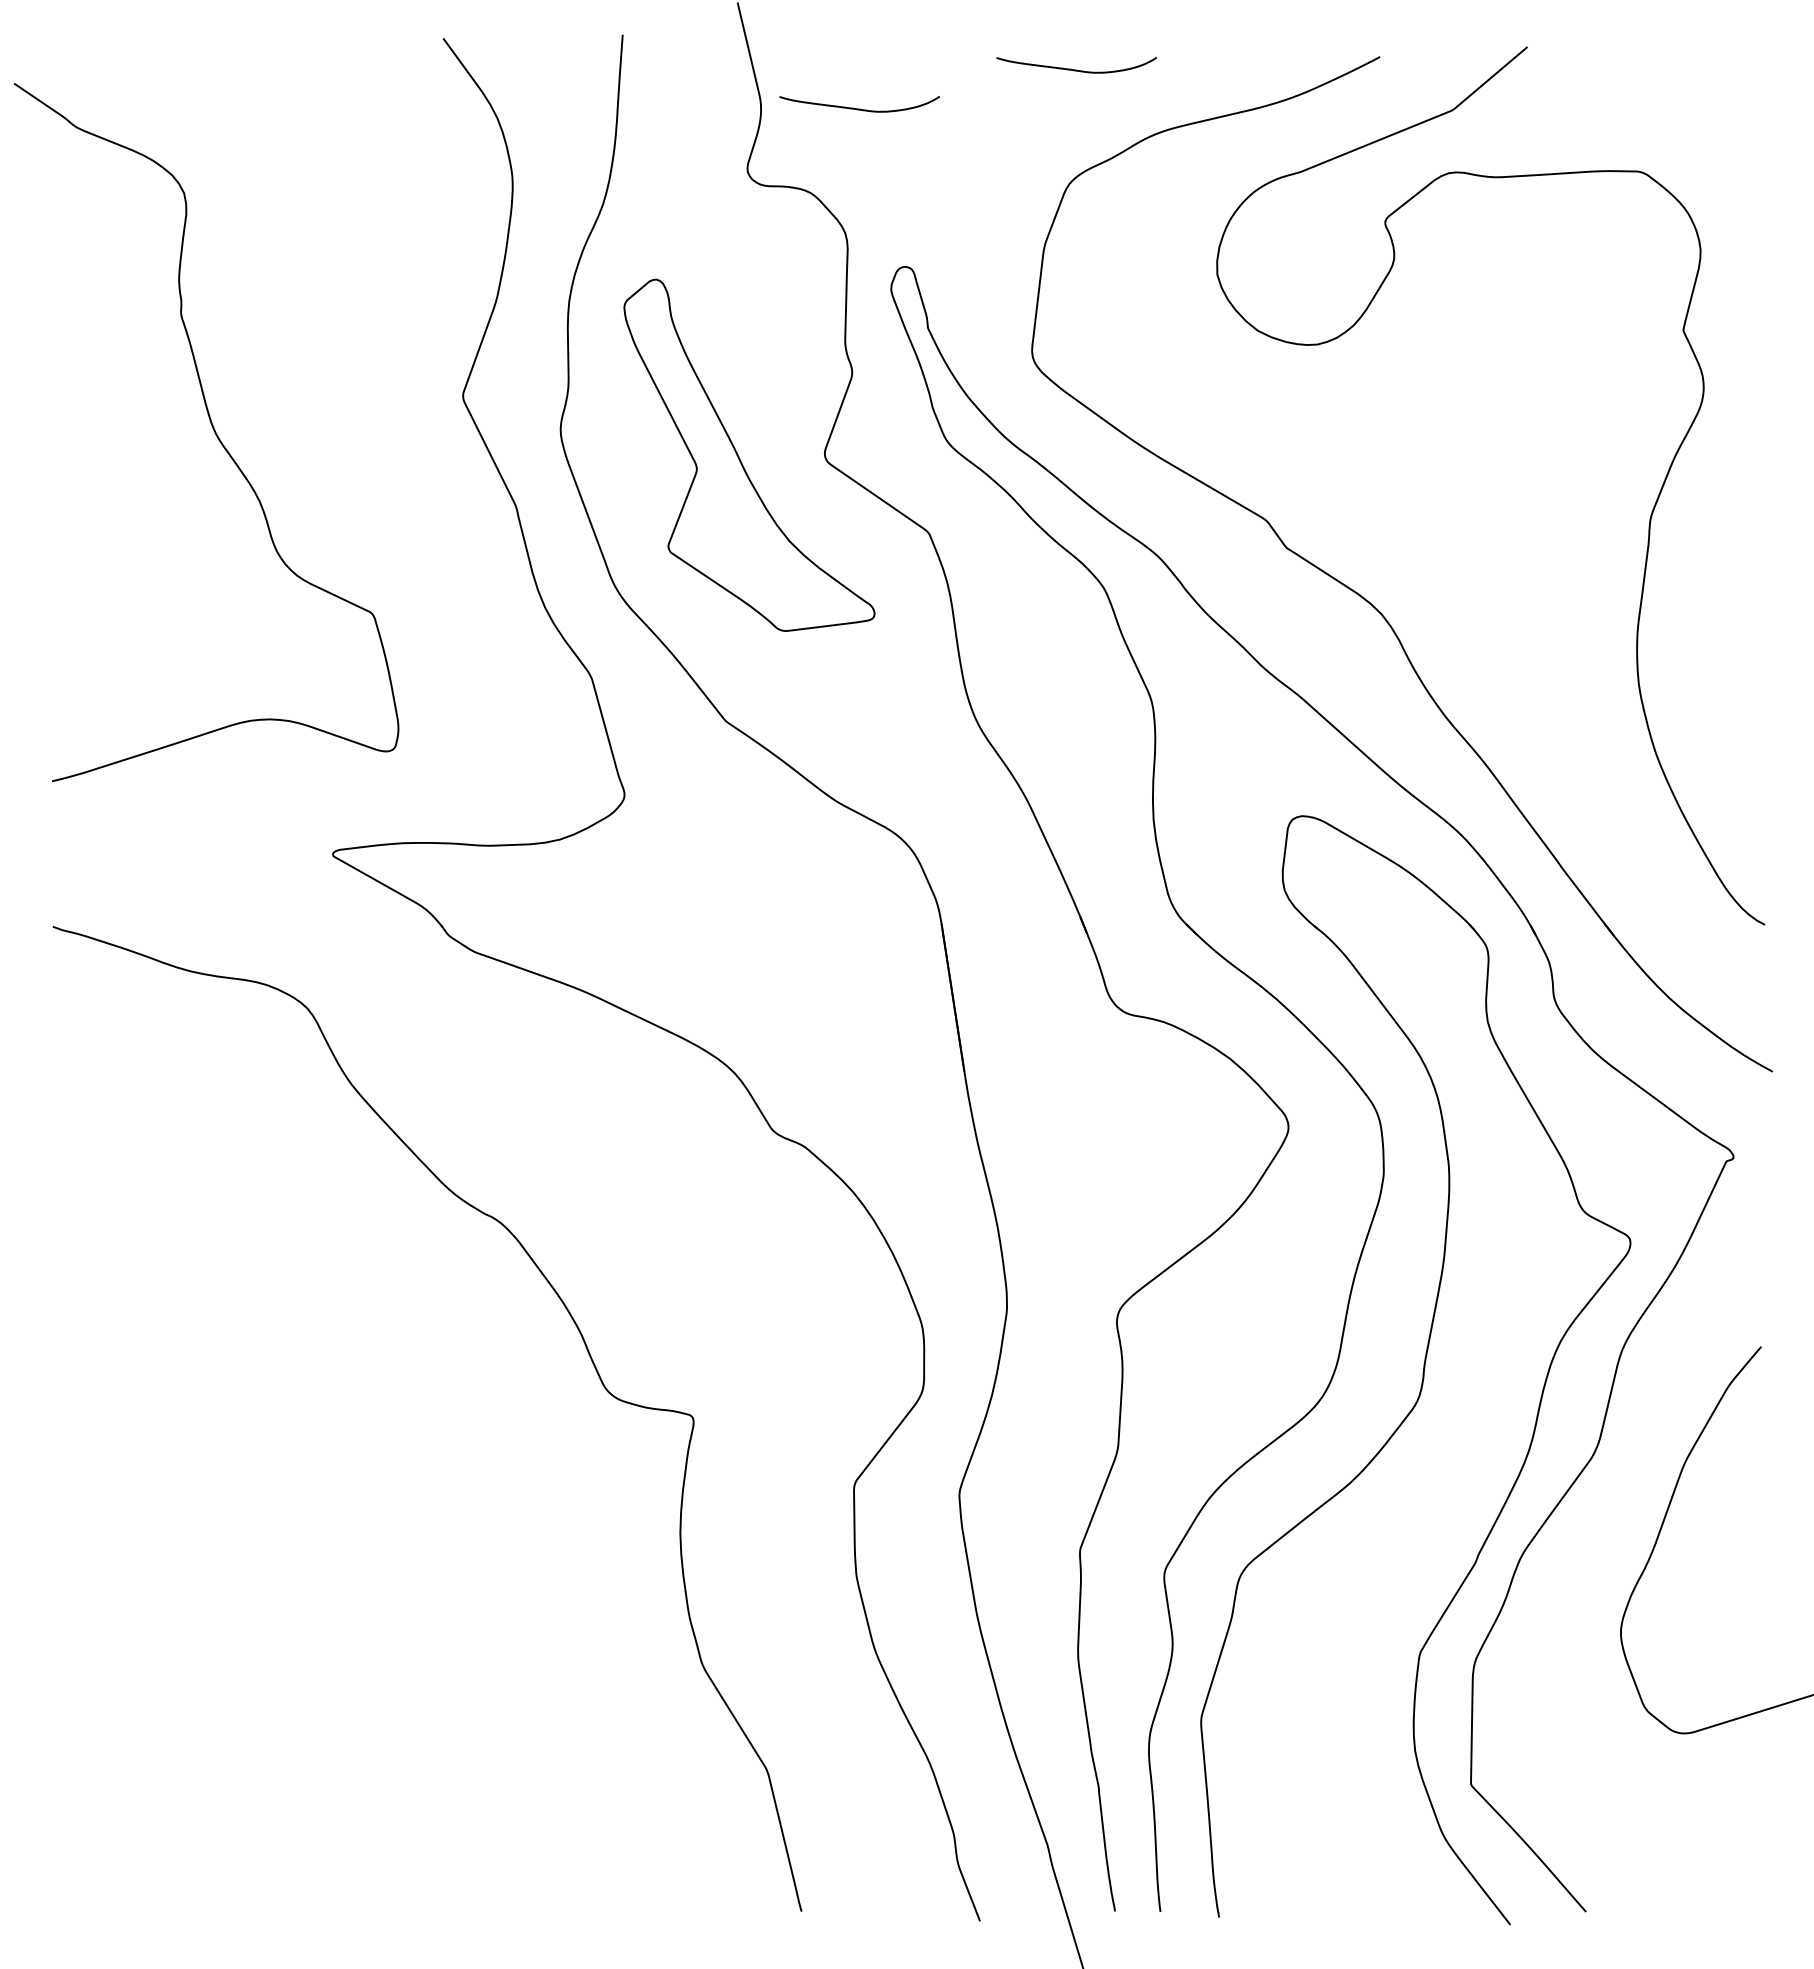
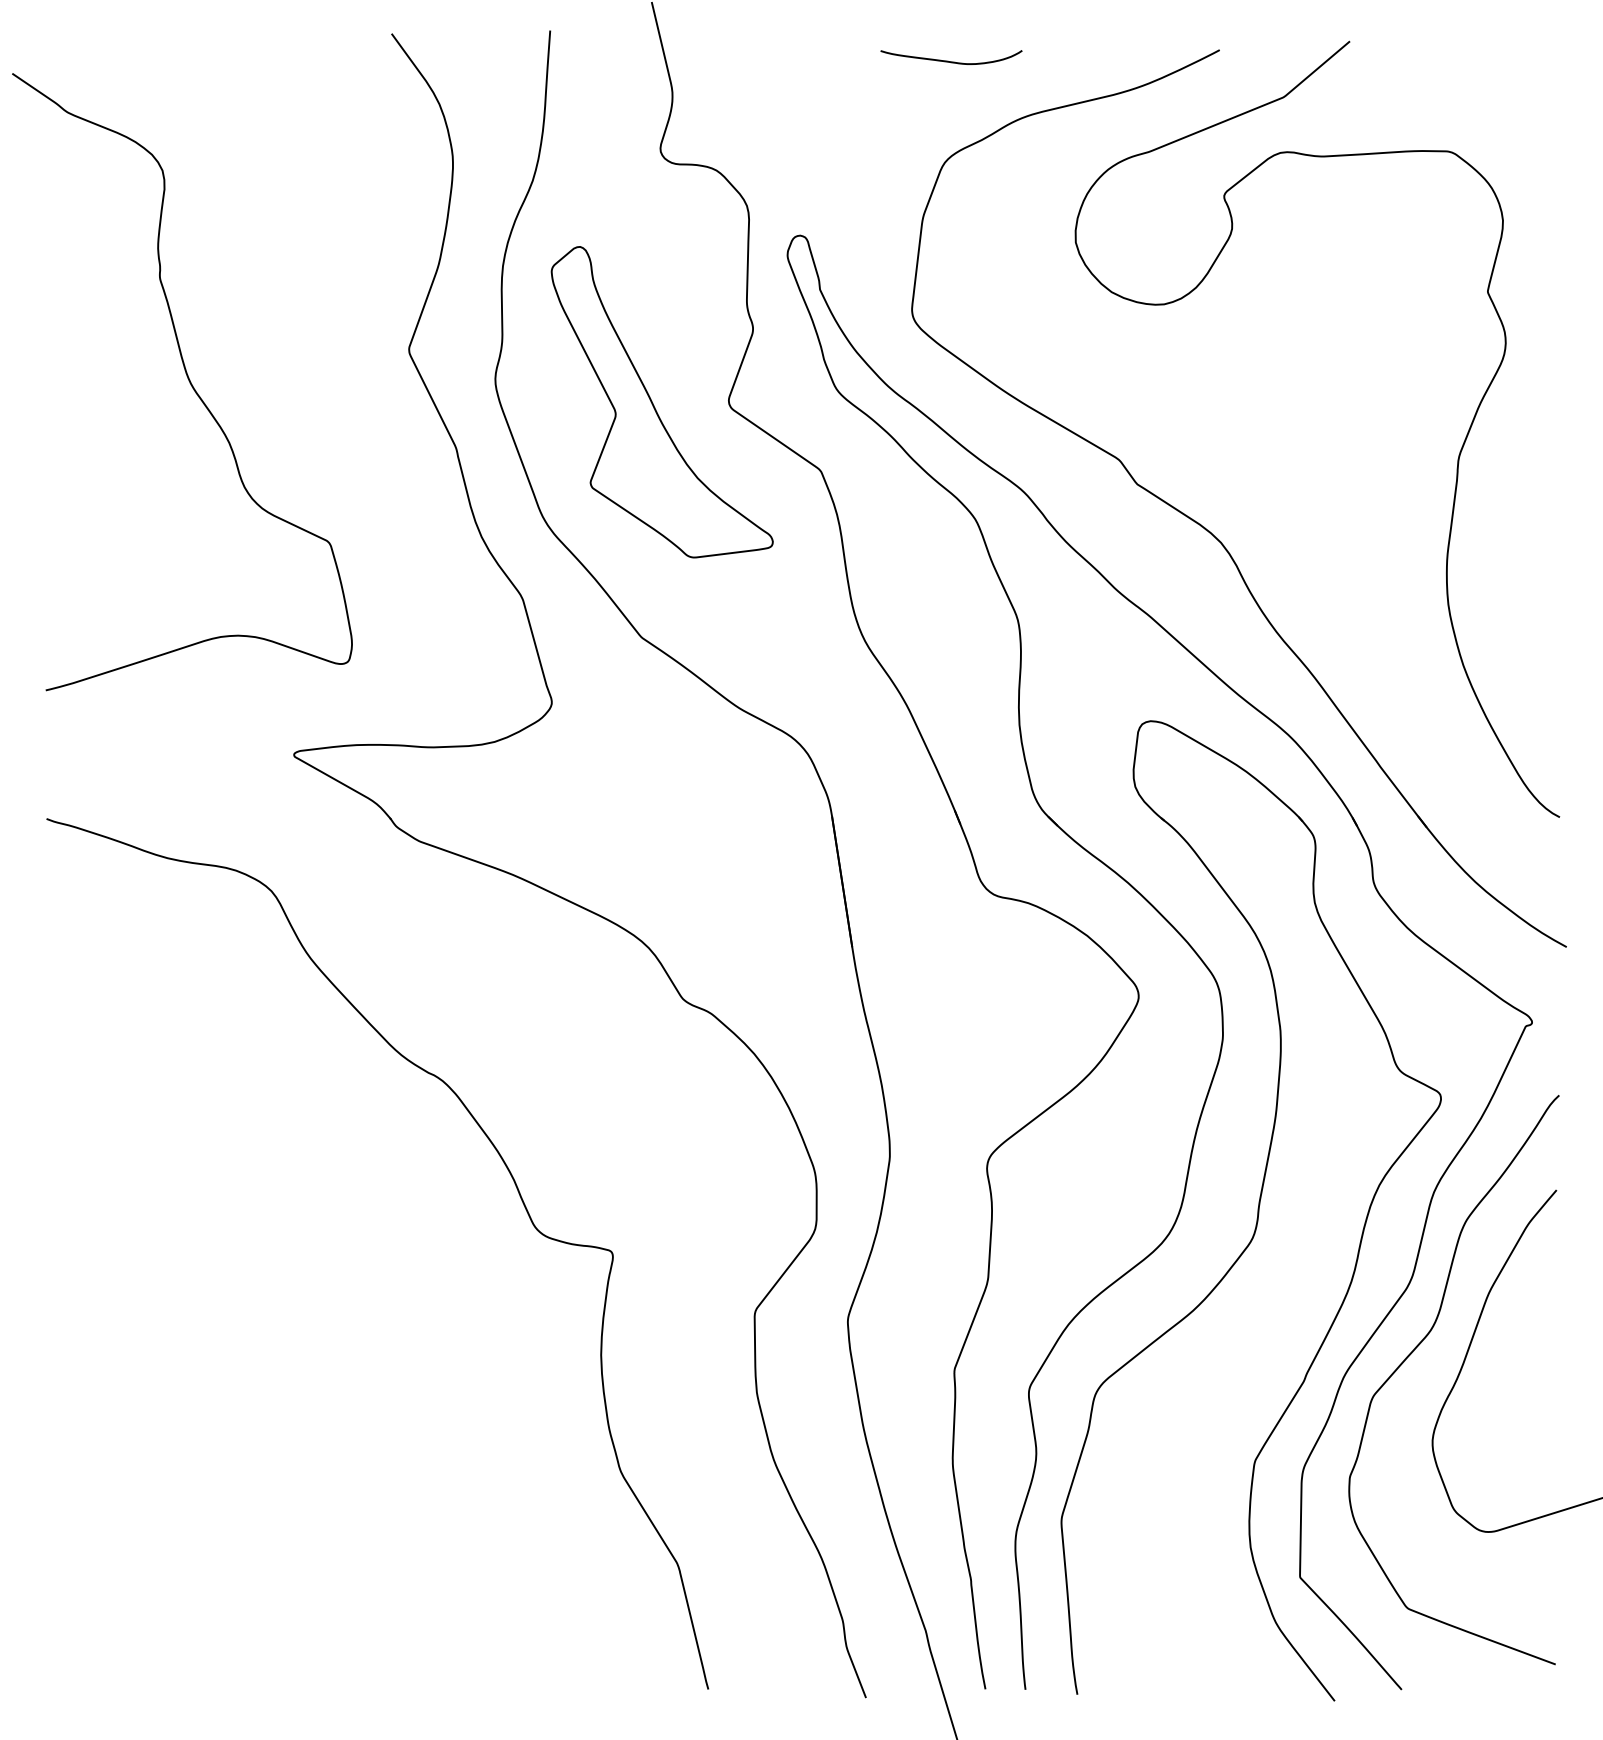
curve: (859, 108) -> (759, 95), removed
curve: (1603, 1525) -> (1417, 1348), added

